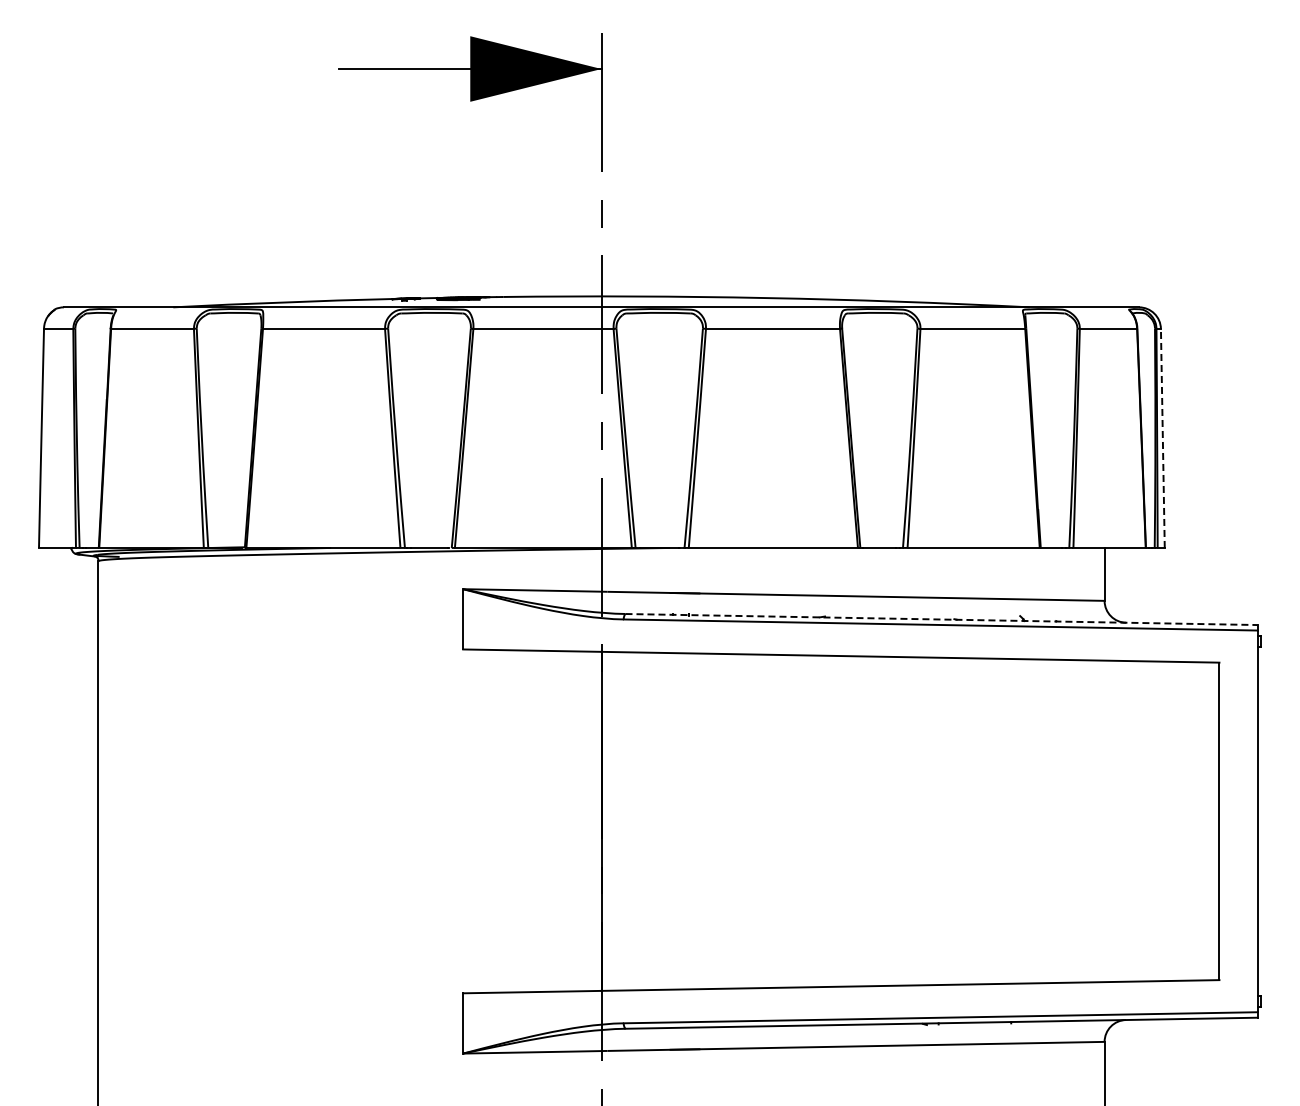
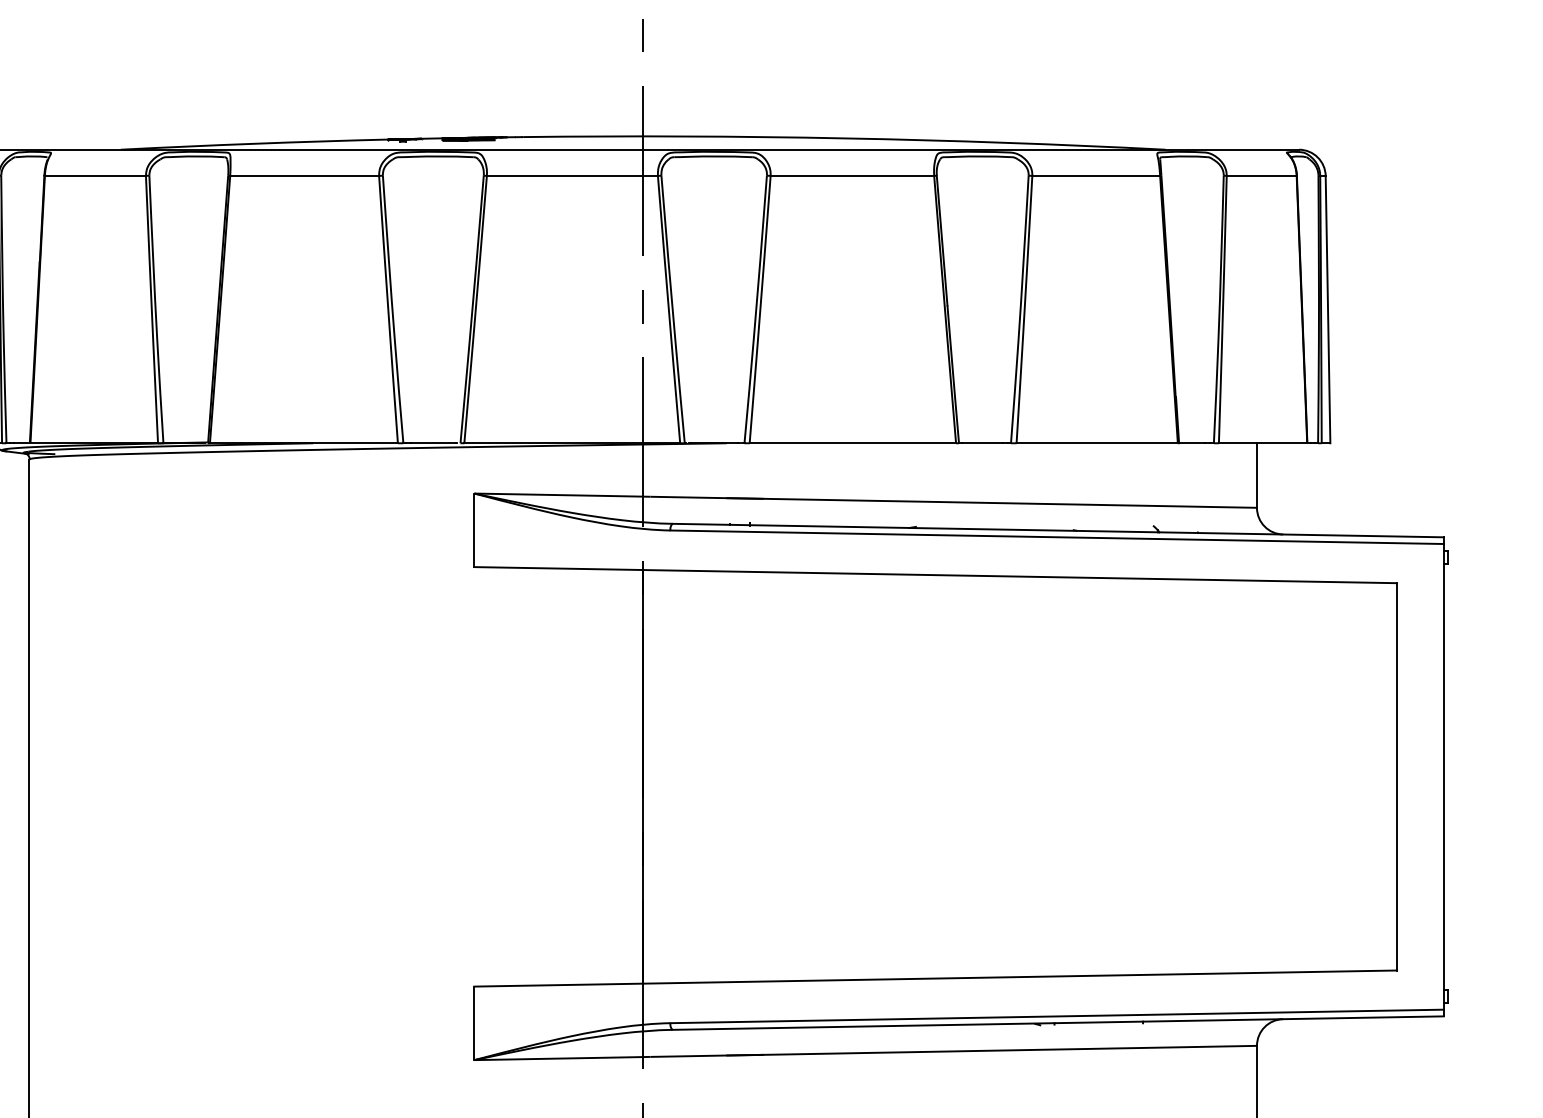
line: (1162, 438) -> (1327, 309), dashed -> solid
line: (942, 619) -> (1059, 530), dashed -> solid

